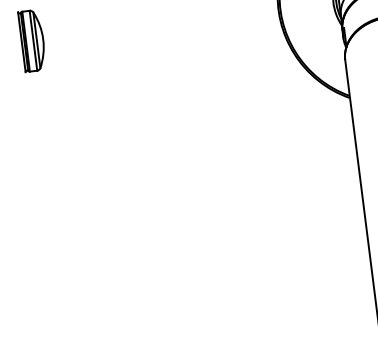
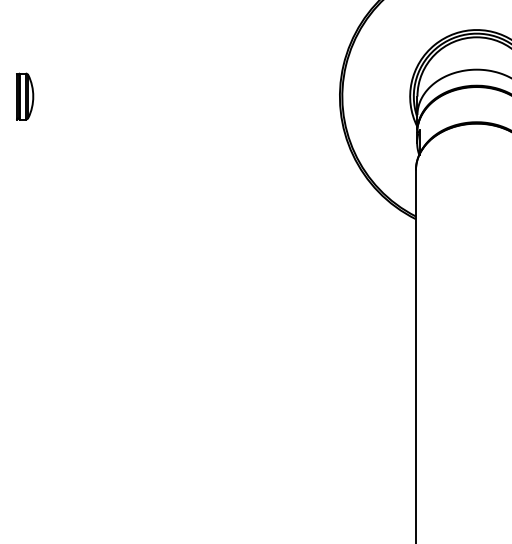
part: (32, 40) -> (24, 96), size x0.6

